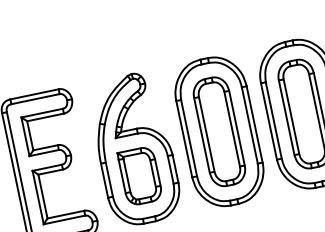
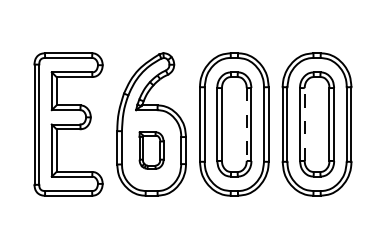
line: (291, 116) -> (304, 124), solid -> dashed
line: (232, 130) -> (246, 125), solid -> dashed
part: (140, 176) -> (151, 150), size x0.7

